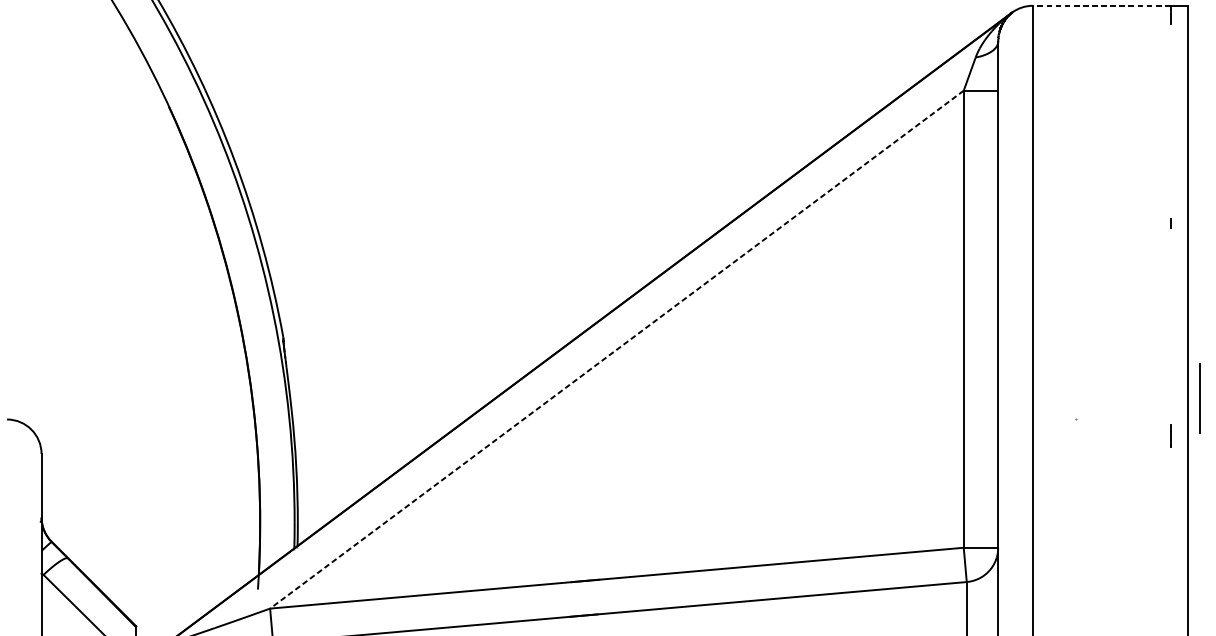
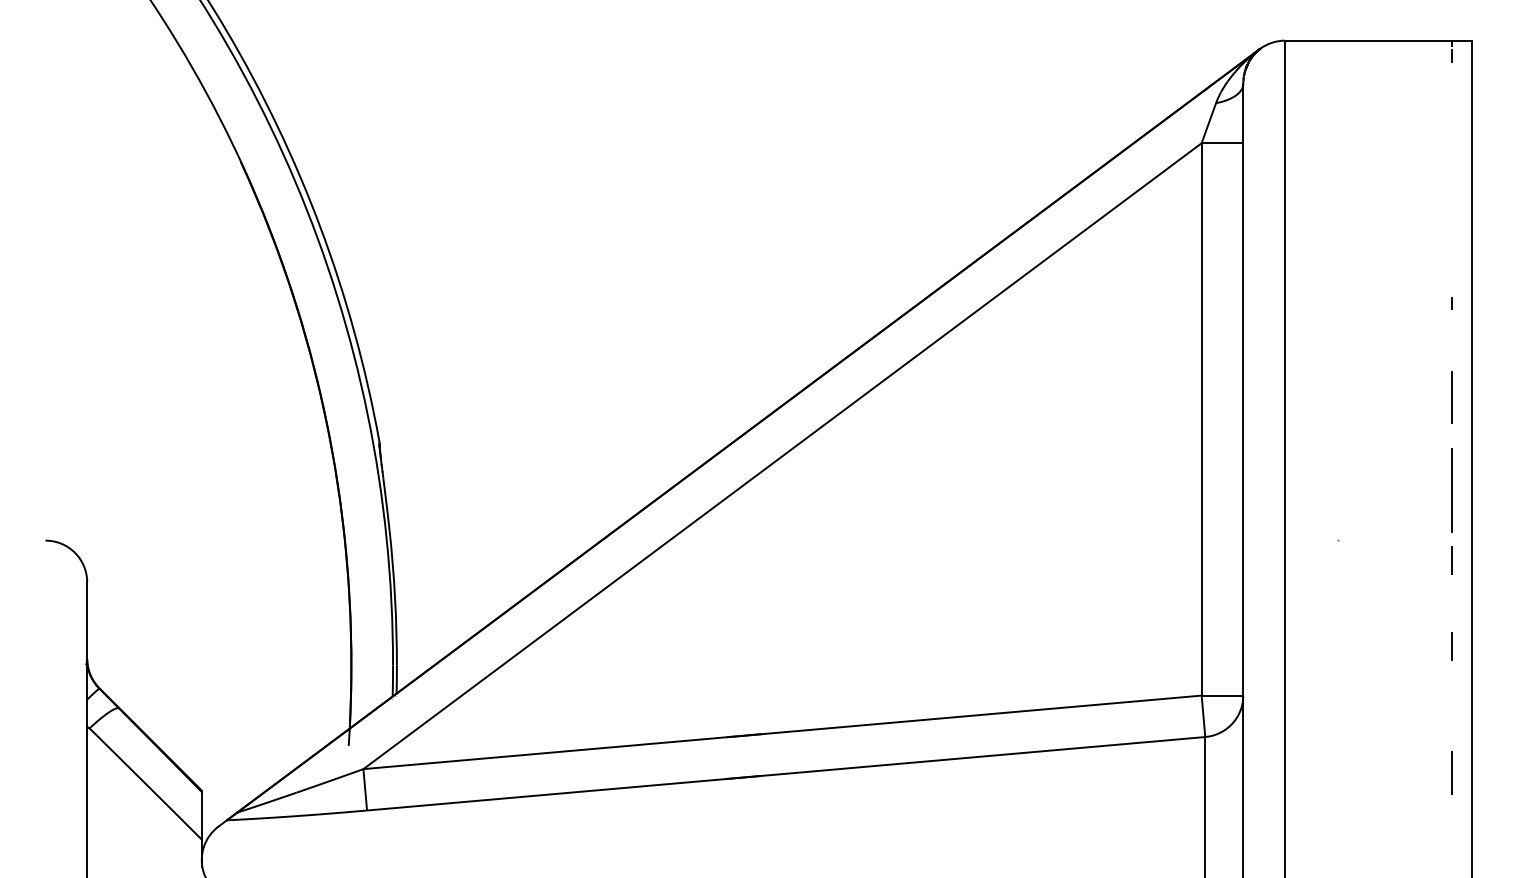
line: (1100, 5) -> (1367, 40), dashed -> solid
line: (1170, 301) -> (1451, 397), added
line: (616, 349) -> (782, 456), dashed -> solid
line: (1200, 398) -> (1451, 490), moved
line: (1170, 507) -> (1451, 646), added
line: (1170, 612) -> (1451, 773), added

